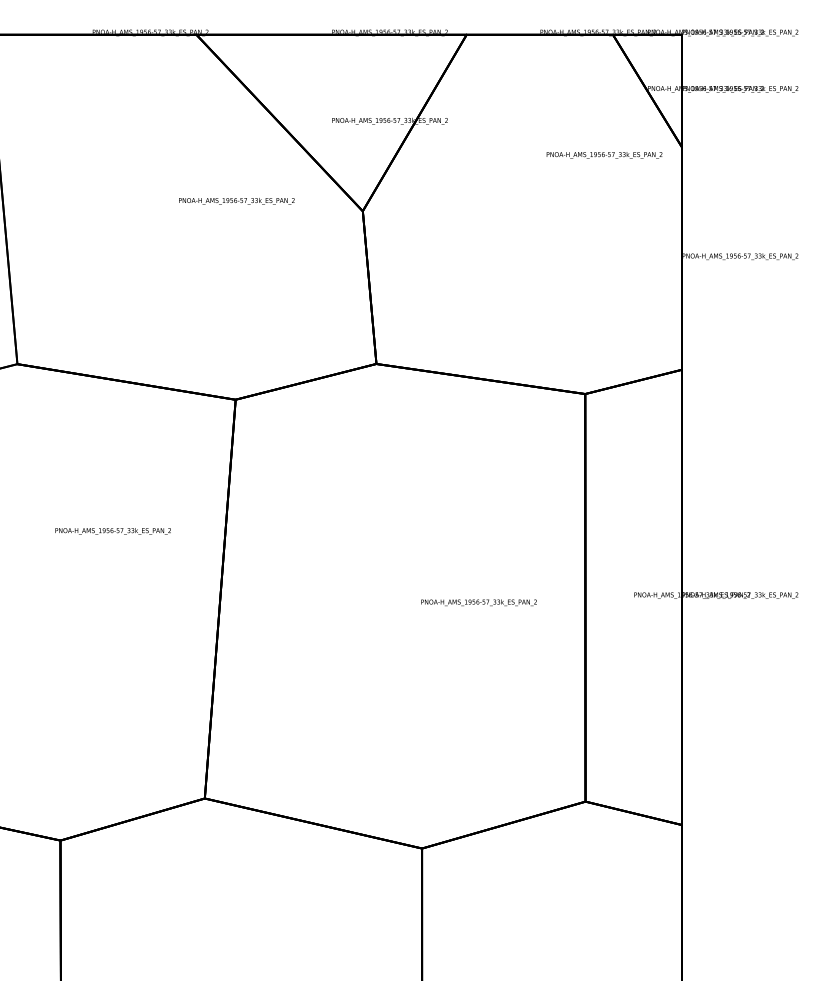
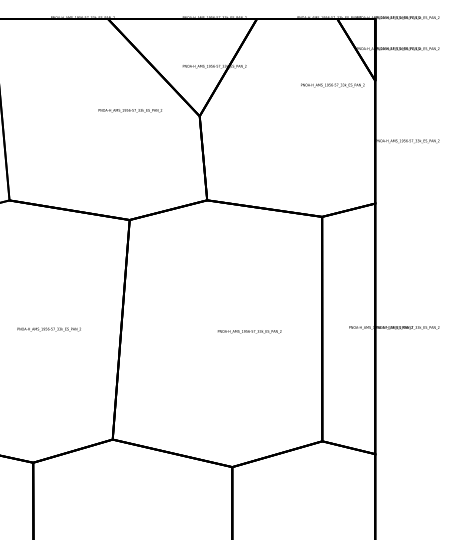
text: (111, 531) -> (48, 329), moved
text: (478, 602) -> (249, 331), moved

